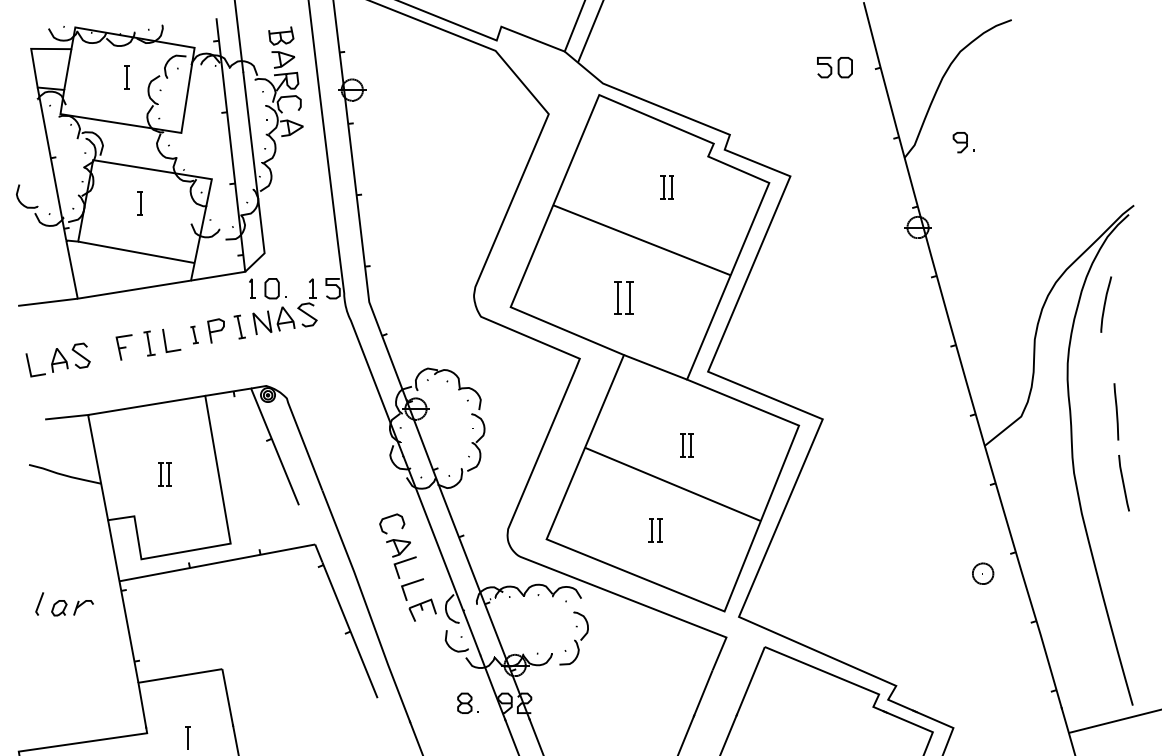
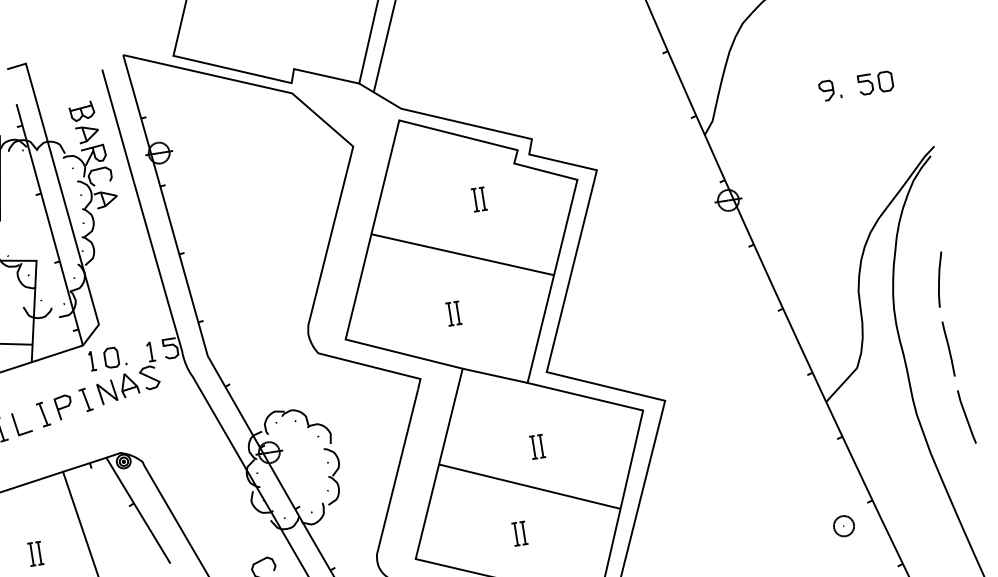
part: (834, 67) -> (875, 83), moved
part: (963, 142) -> (829, 90), moved
part: (623, 298) -> (453, 313), size x0.71
curve: (1105, 304) -> (939, 279), moved
part: (194, 334) -> (43, 413), size x1.43

